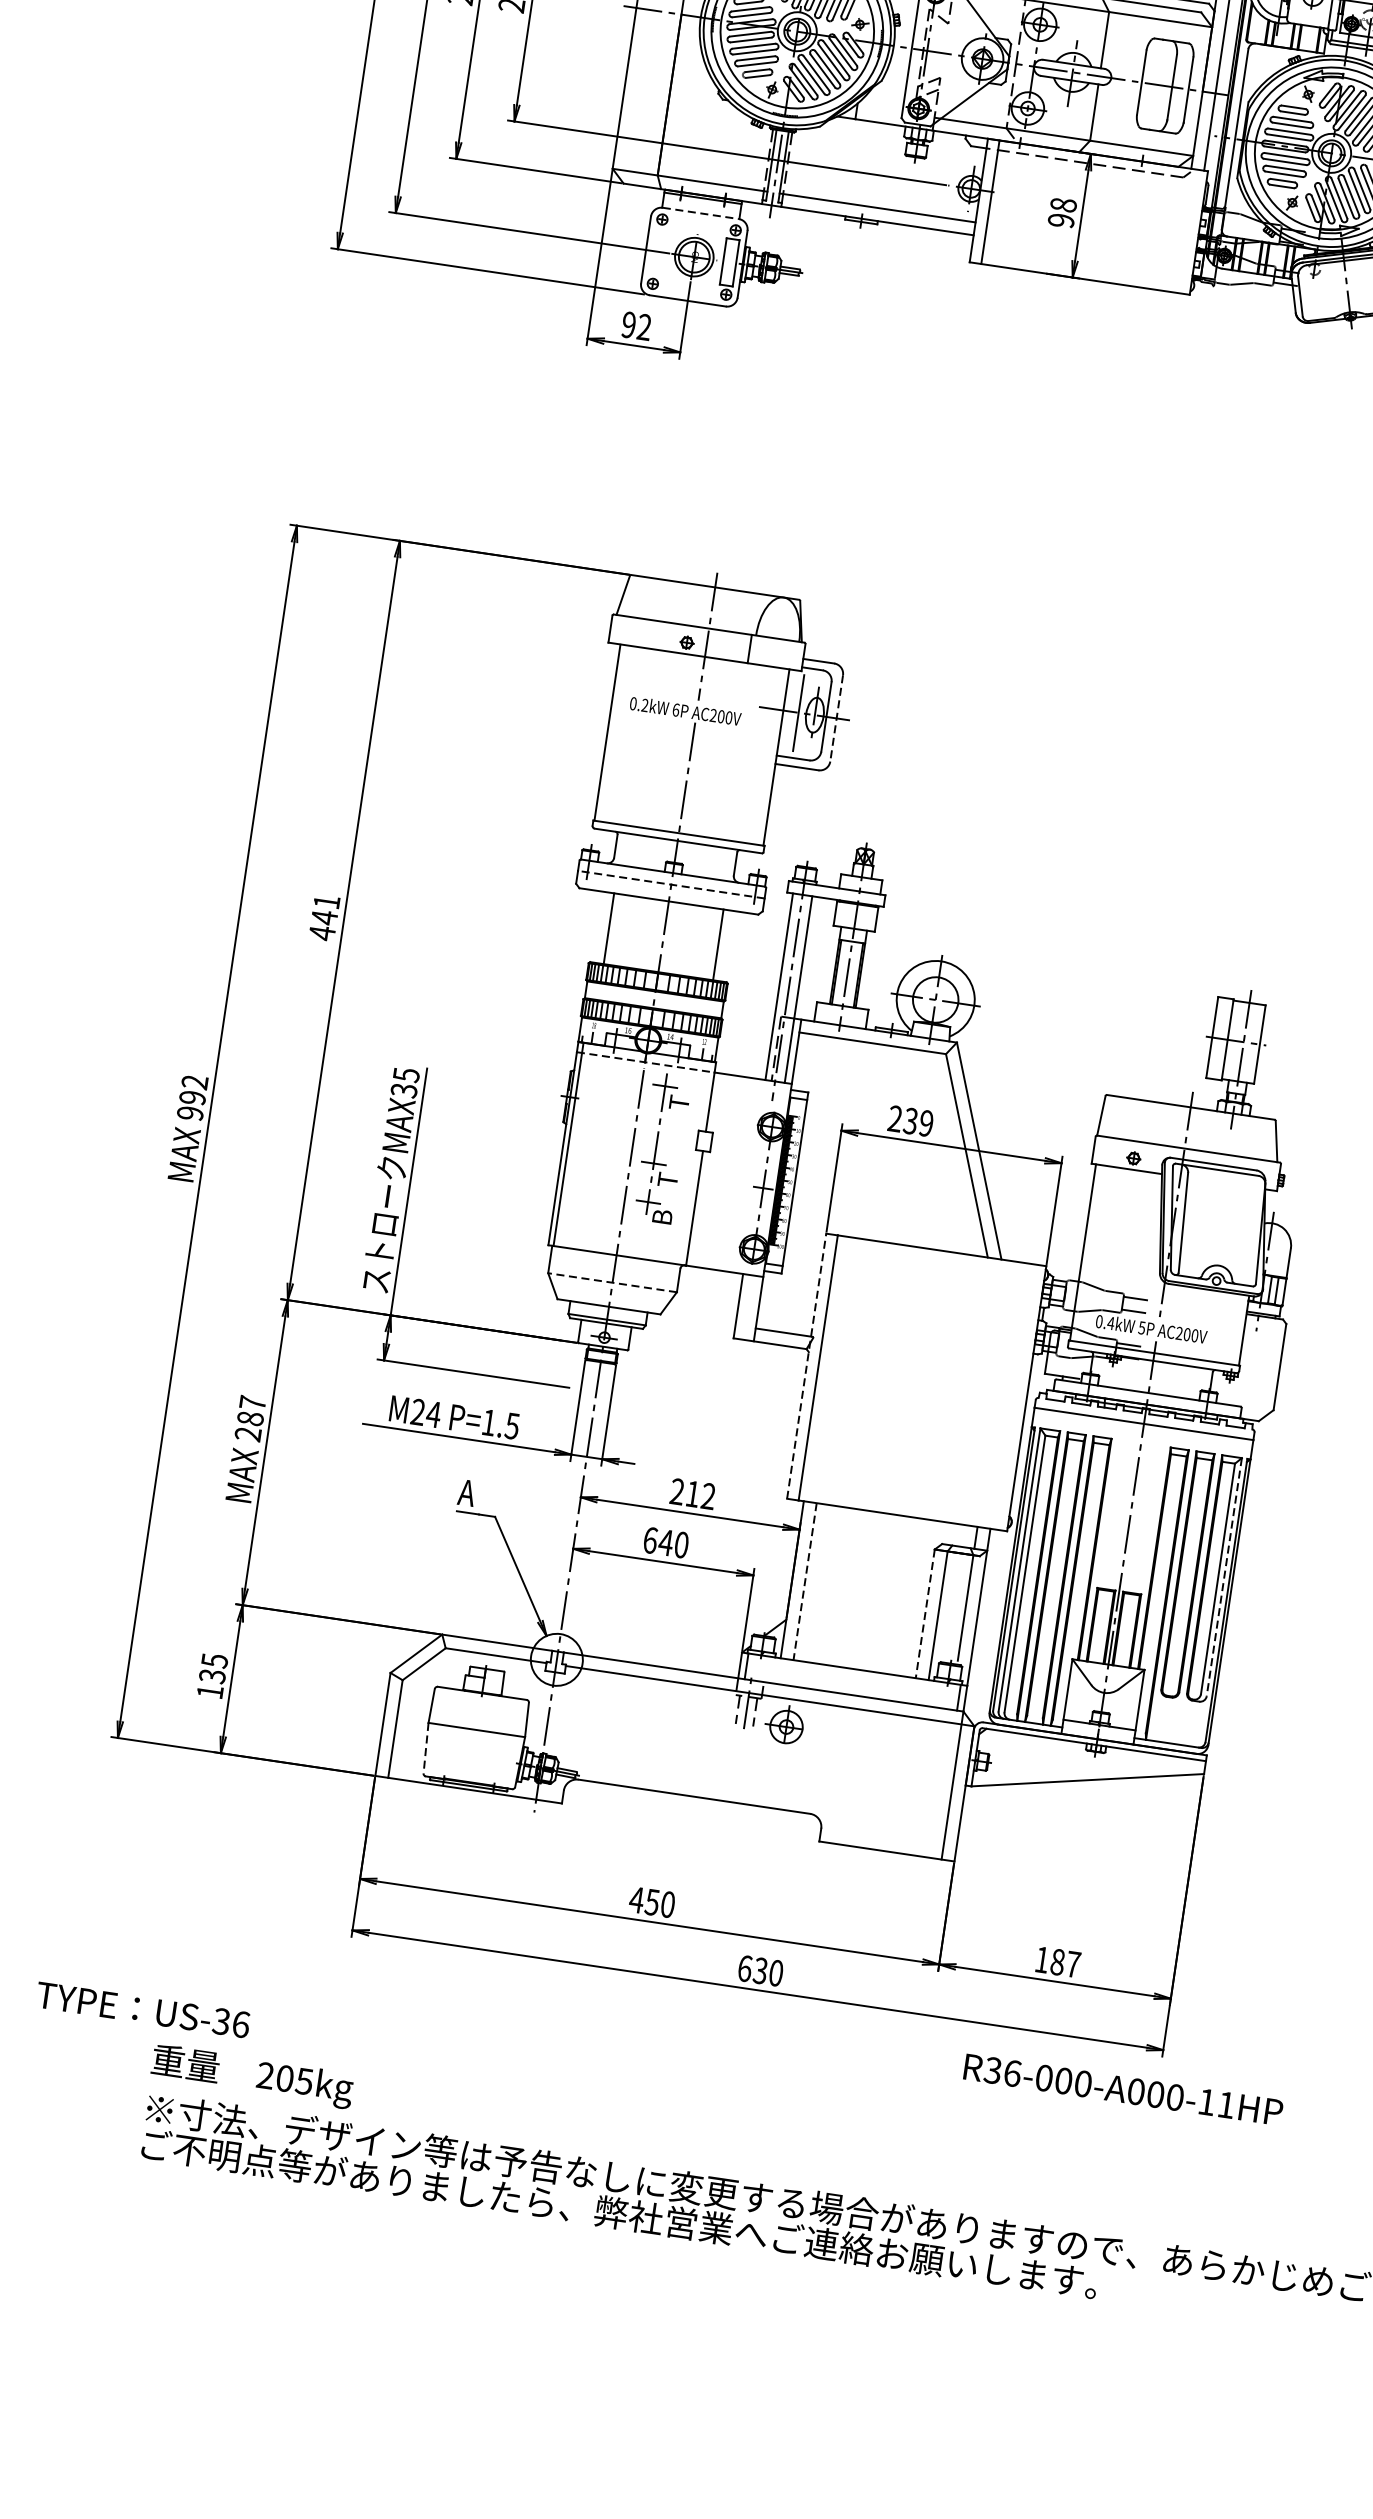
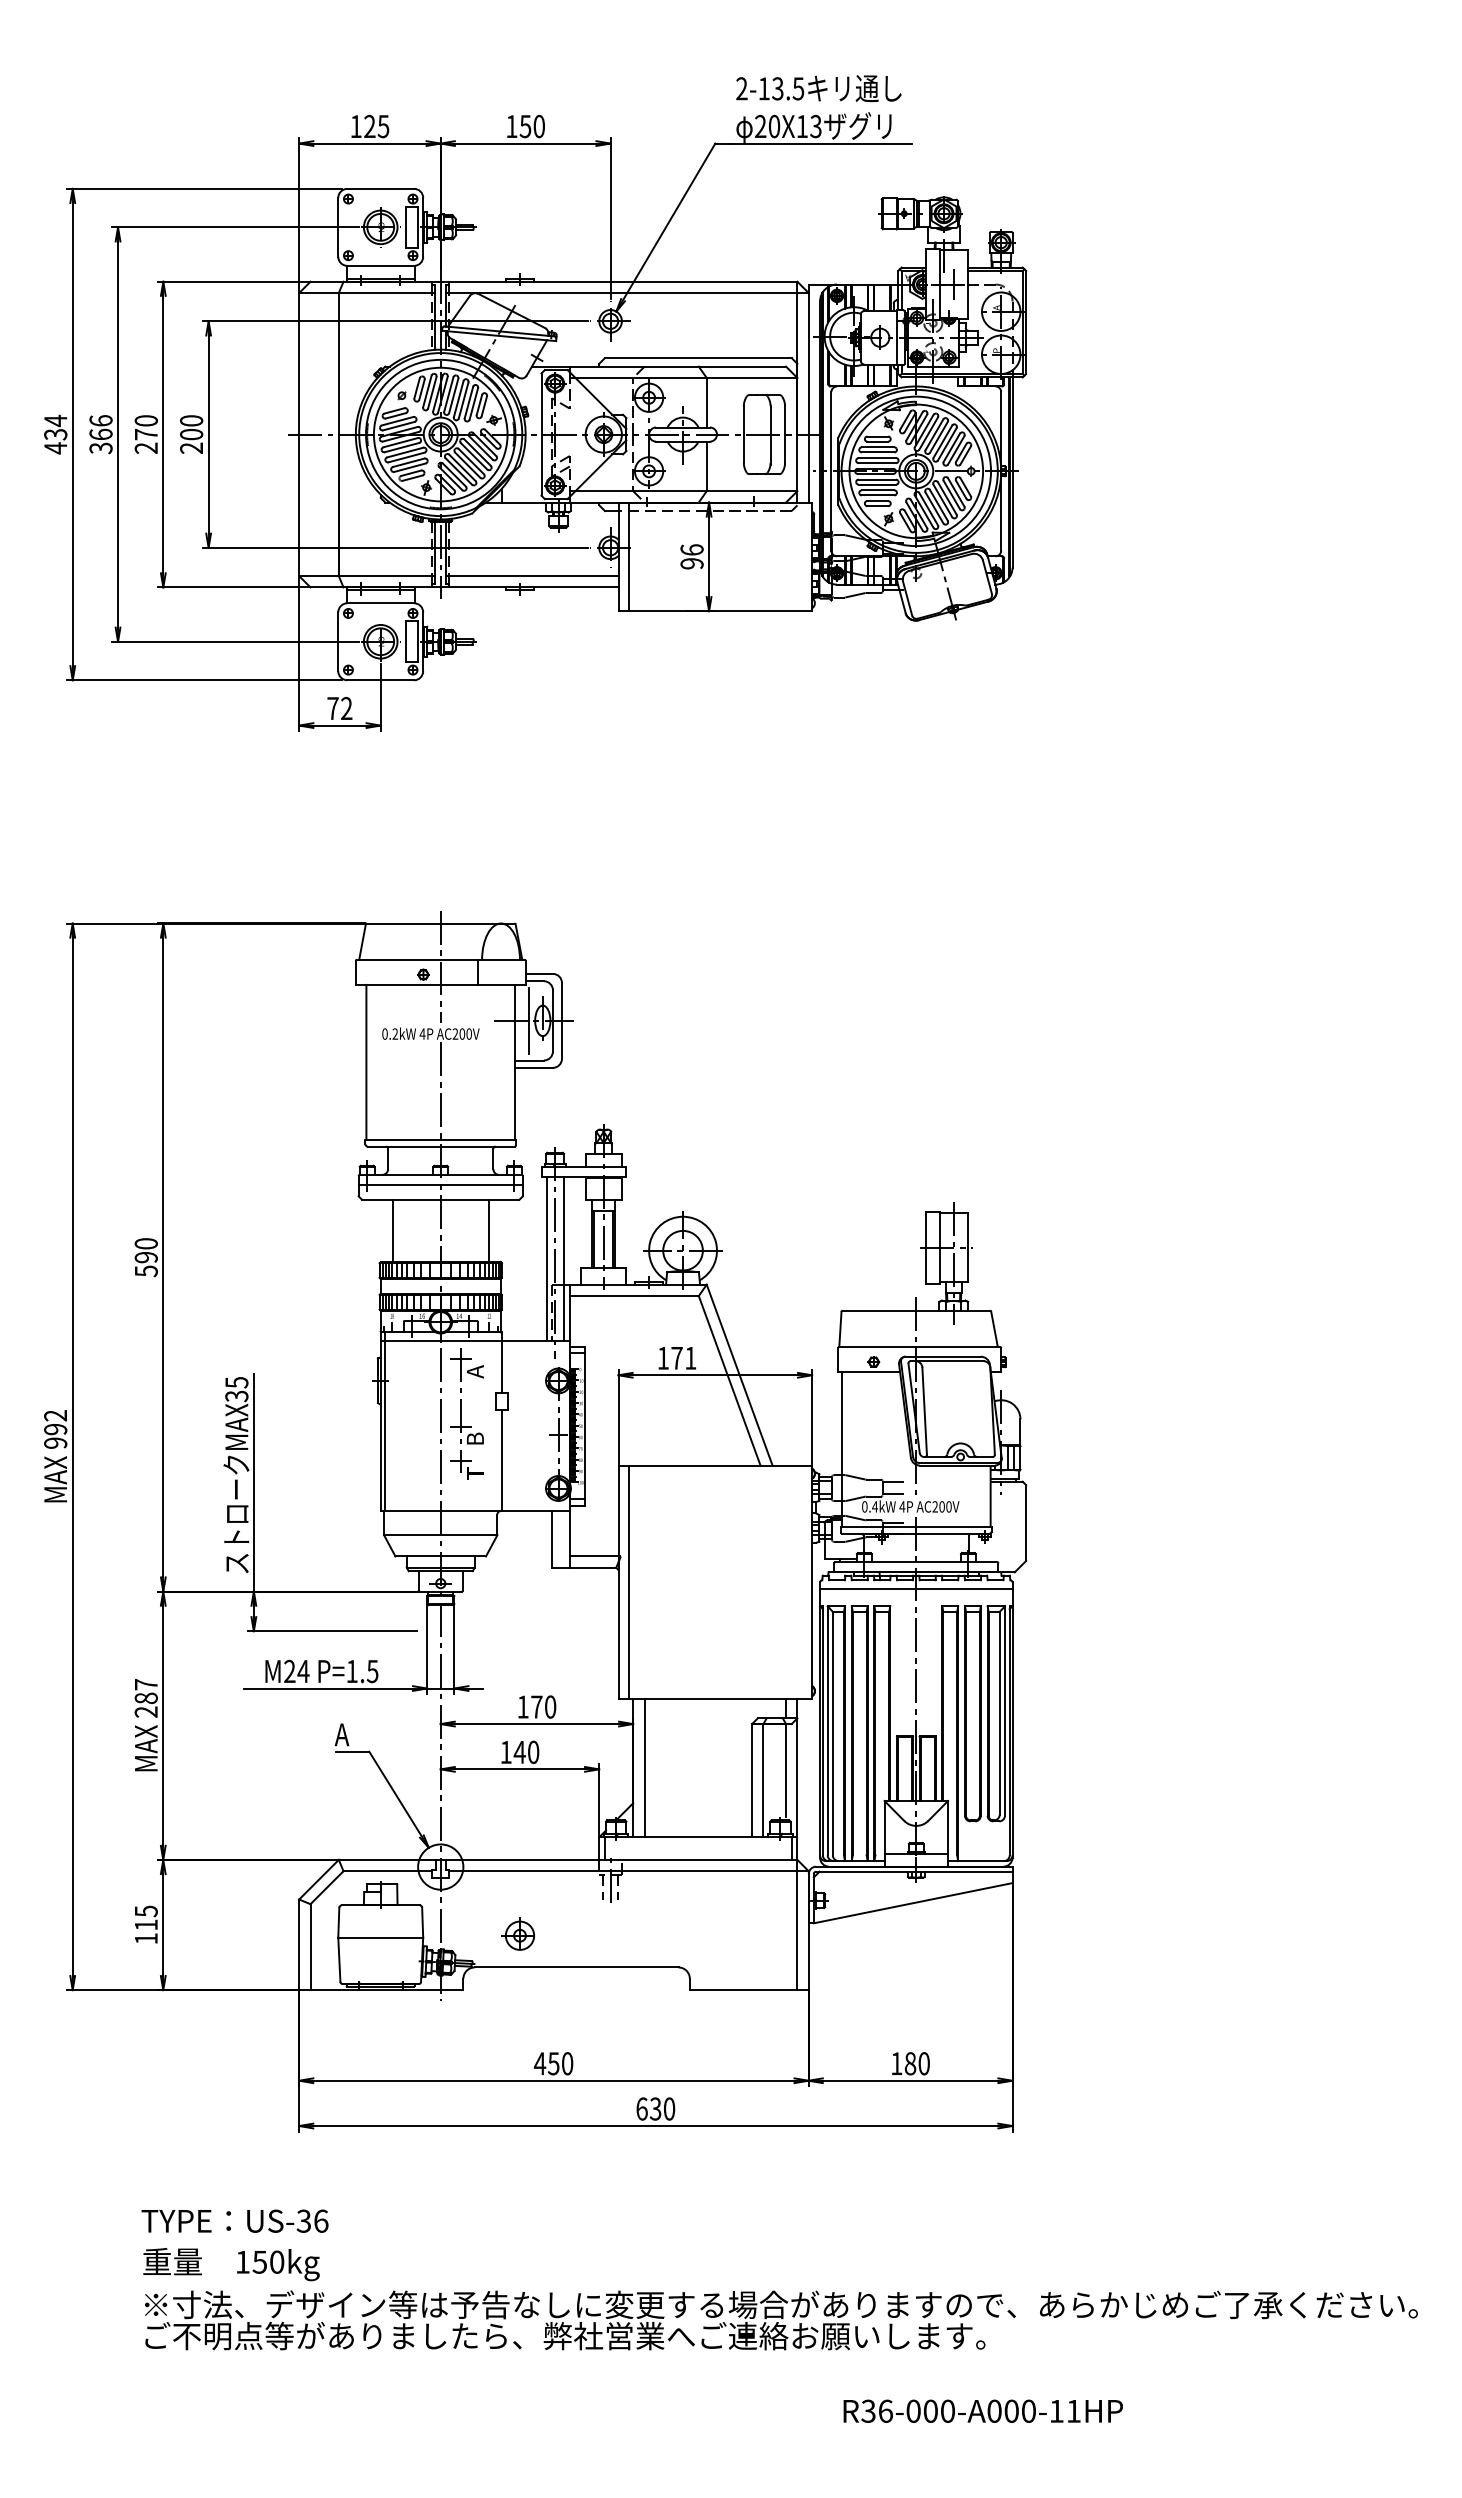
text: (1063, 204) -> (691, 549), 98 -> 96
line: (701, 213) -> (381, 603), dashed -> solid
text: (628, 324) -> (332, 708), 92 -> 72
text: (676, 709) -> (422, 1033), 6P -> 4P
line: (836, 717) -> (561, 1020), dashed -> solid
line: (670, 885) -> (440, 1185), dashed -> solid
text: (323, 917) -> (145, 1257), 441 -> 590
line: (645, 1062) -> (441, 1341), dashed -> solid
text: (679, 1102) -> (475, 1371), T -> A
text: (910, 1120) -> (676, 1357), 239 -> 171
text: (668, 1178) -> (475, 1438), T -> B
text: (662, 1217) -> (475, 1472), B -> T
line: (612, 1282) -> (440, 1535), dashed -> solid
text: (1142, 1327) -> (902, 1506), 5P -> 4P
line: (806, 1366) -> (618, 1582), dashed -> solid
text: (692, 1493) -> (536, 1706), 212 -> 170
text: (649, 1539) -> (505, 1751), 640 -> 140
line: (1223, 1577) -> (1004, 1711), dashed -> solid
line: (805, 1582) -> (644, 1768), dashed -> solid
line: (925, 1613) -> (752, 1780), dashed -> solid
text: (211, 1675) -> (145, 1924), 135 -> 115
part: (784, 1724) -> (517, 1933), moved
line: (426, 1749) -> (339, 1960), dashed -> solid
text: (1072, 1964) -> (923, 2063), 187 -> 180
text: (142, 2009) -> (234, 2220), moved
text: (284, 2077) -> (259, 2261), 205kg -> 150kg
text: (1122, 2088) -> (982, 2410), moved

